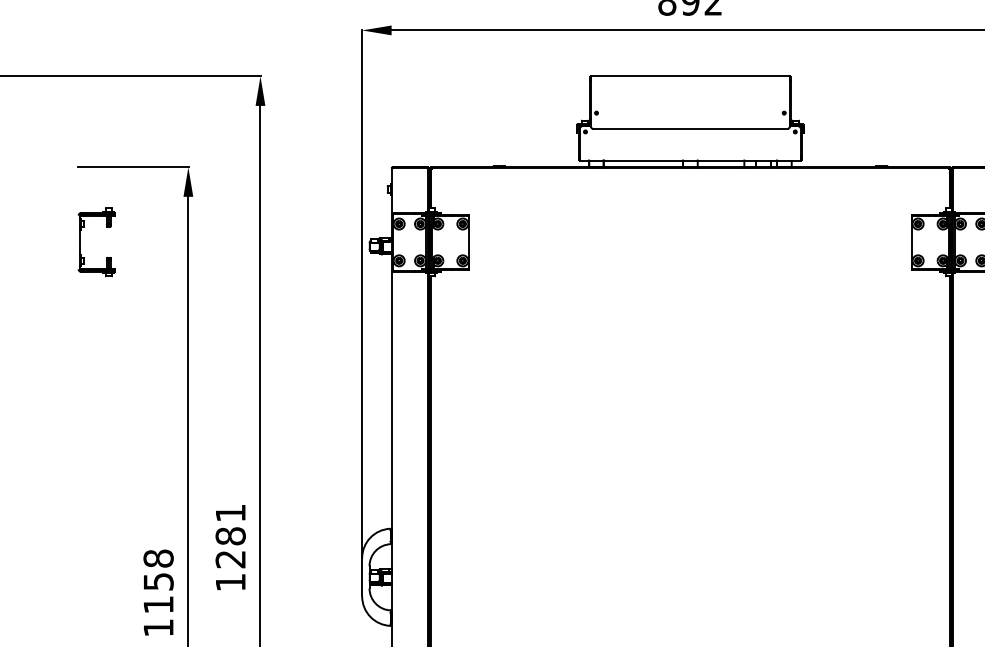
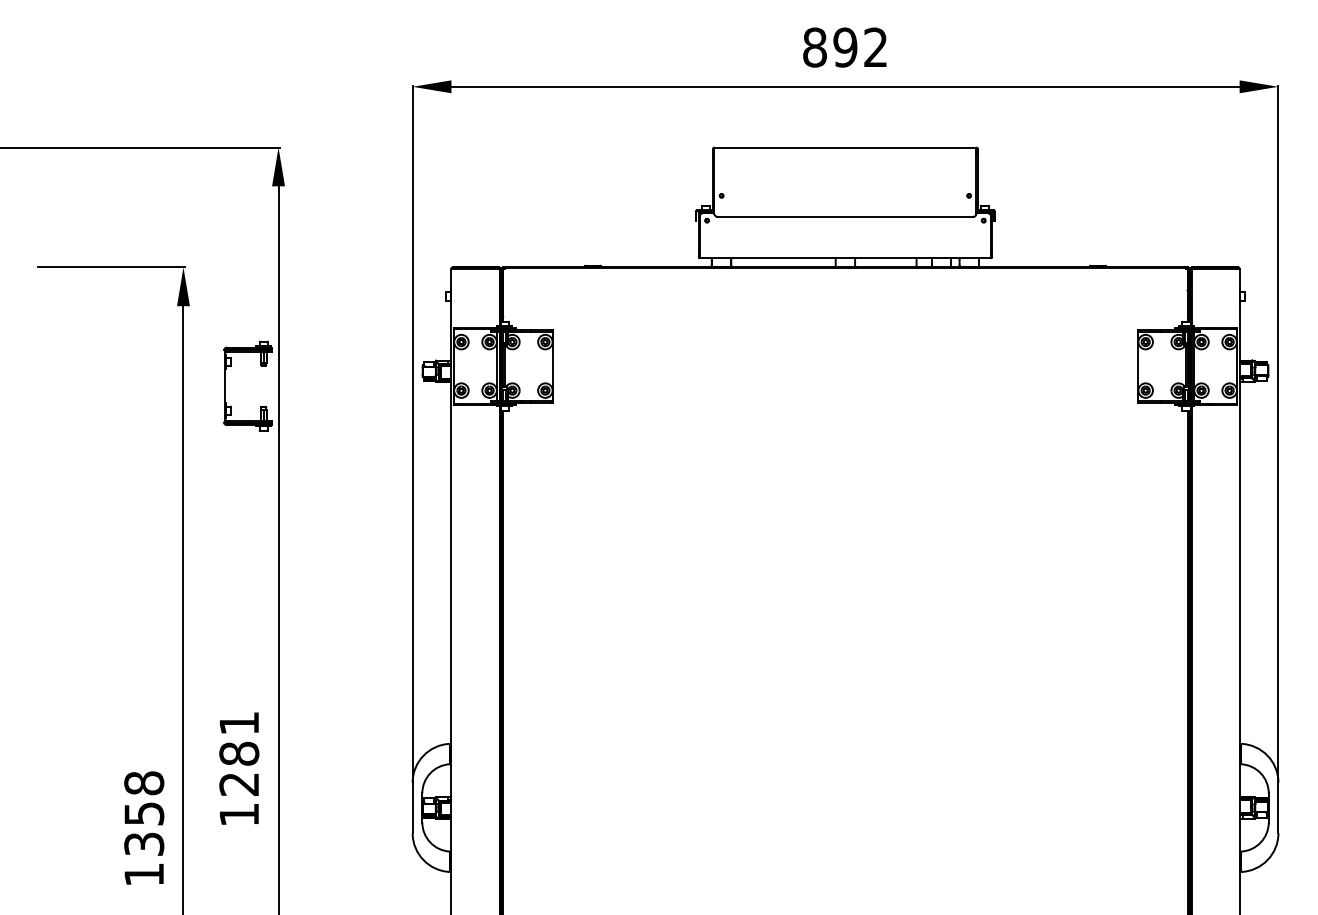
part: (79, 241) -> (225, 385), moved
text: (158, 604) -> (144, 843), 1158 -> 1358

